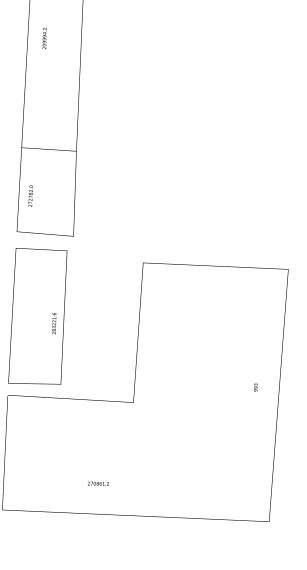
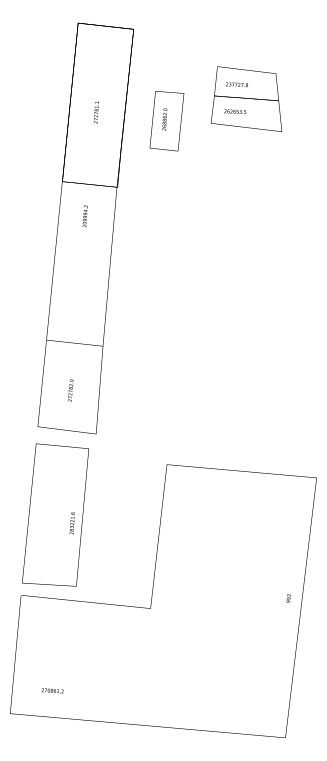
text: (43, 38) -> (84, 216), moved
text: (30, 196) -> (70, 390), moved
text: (255, 387) -> (288, 598), moved
text: (98, 483) -> (52, 690), moved

